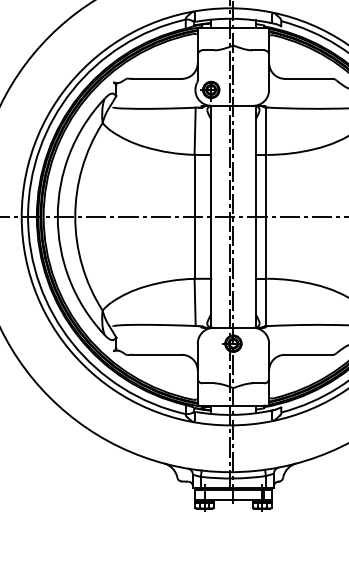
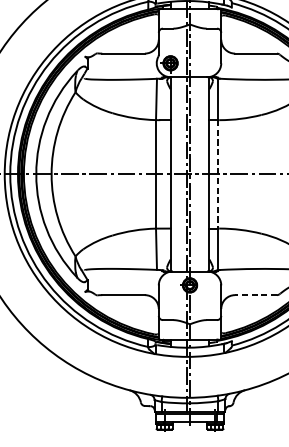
line: (265, 216) -> (218, 174), solid -> dashed
line: (308, 354) -> (255, 294), solid -> dashed

